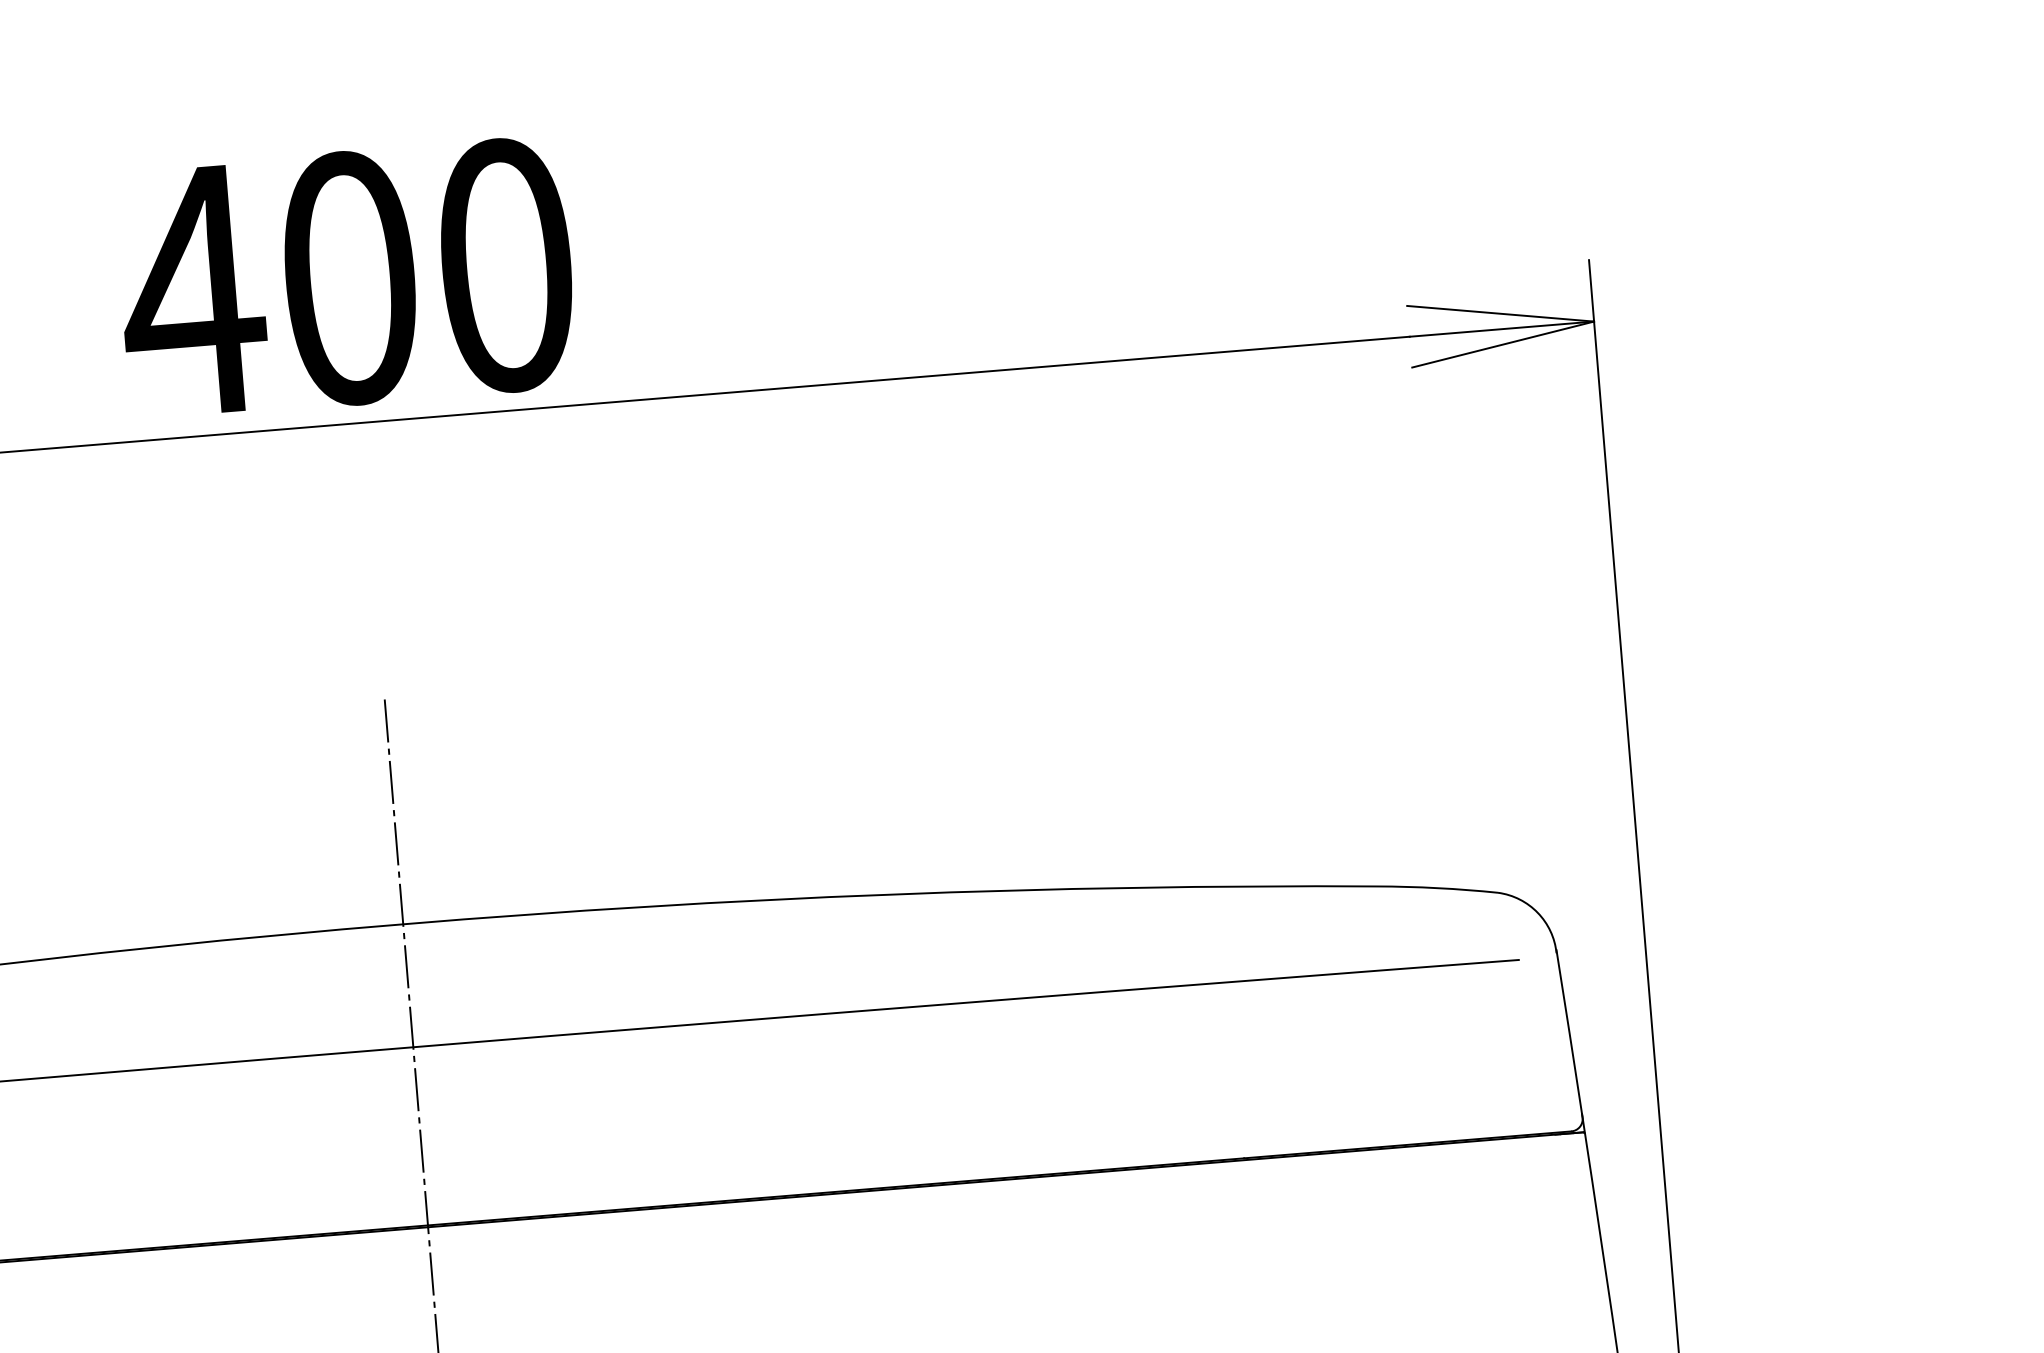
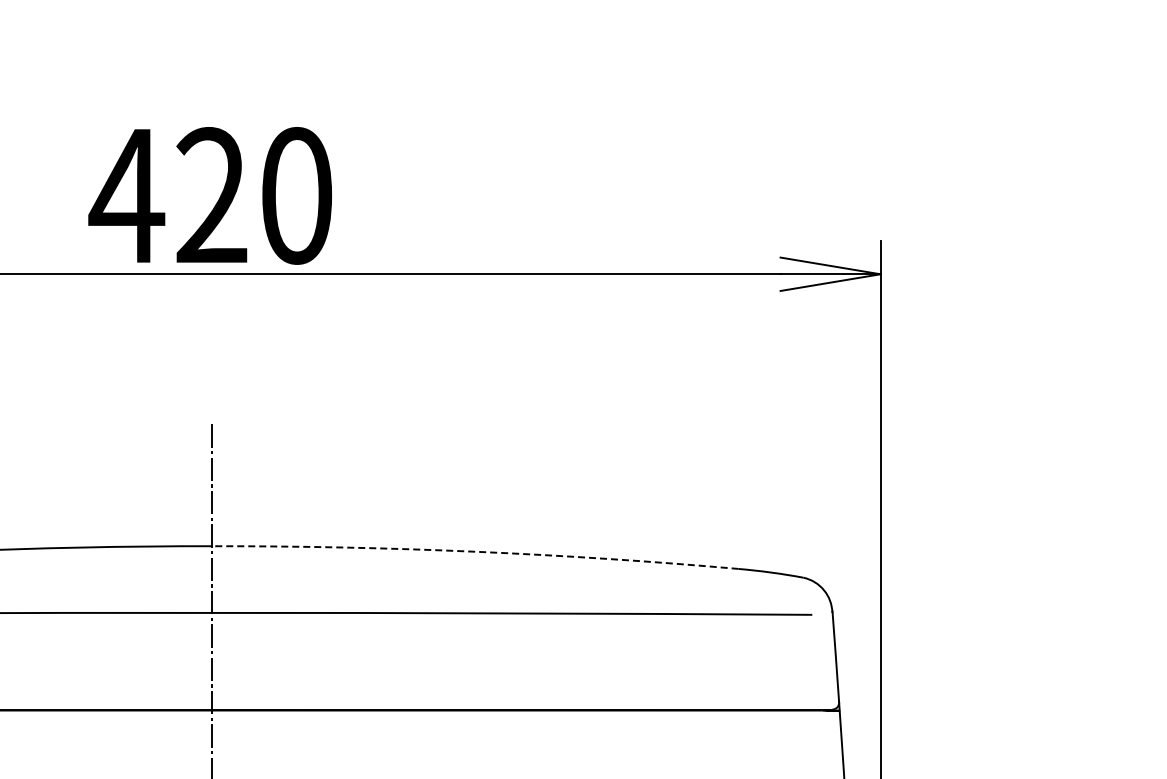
text: (348, 277) -> (211, 195), 400 -> 420
arc: (889, 894) -> (475, 551), solid -> dashed

